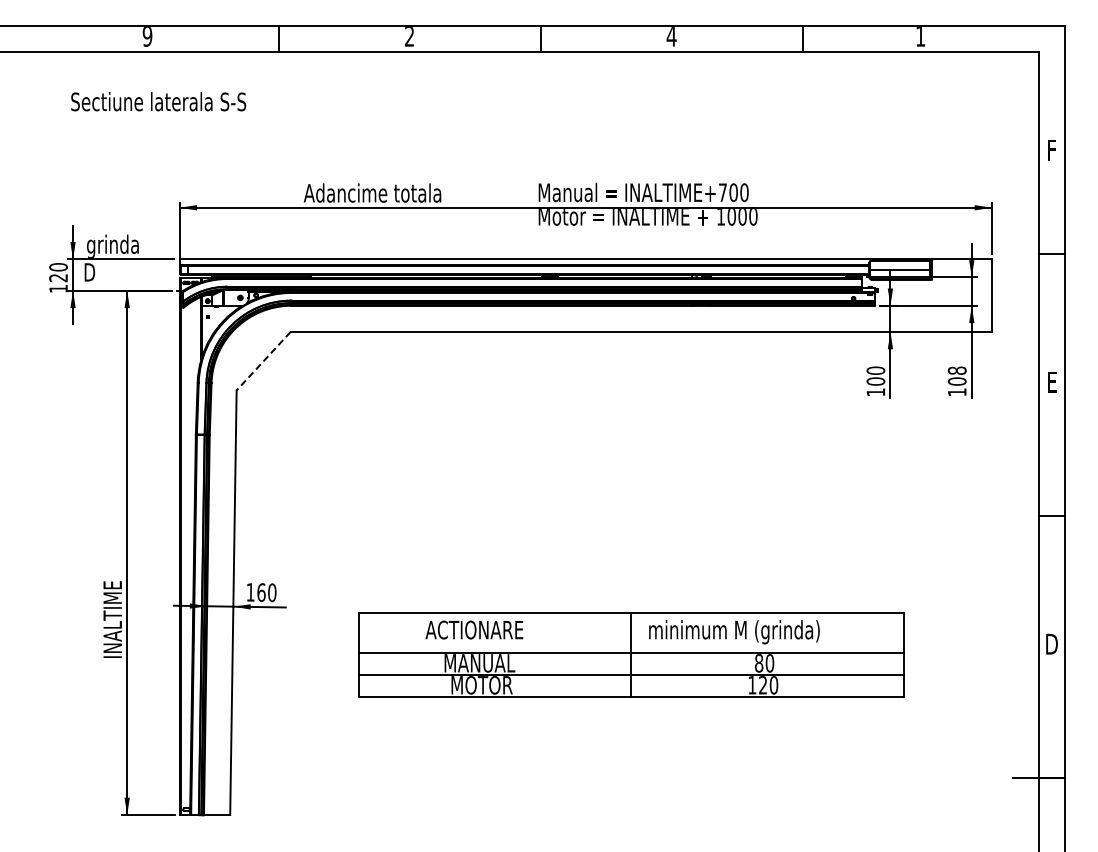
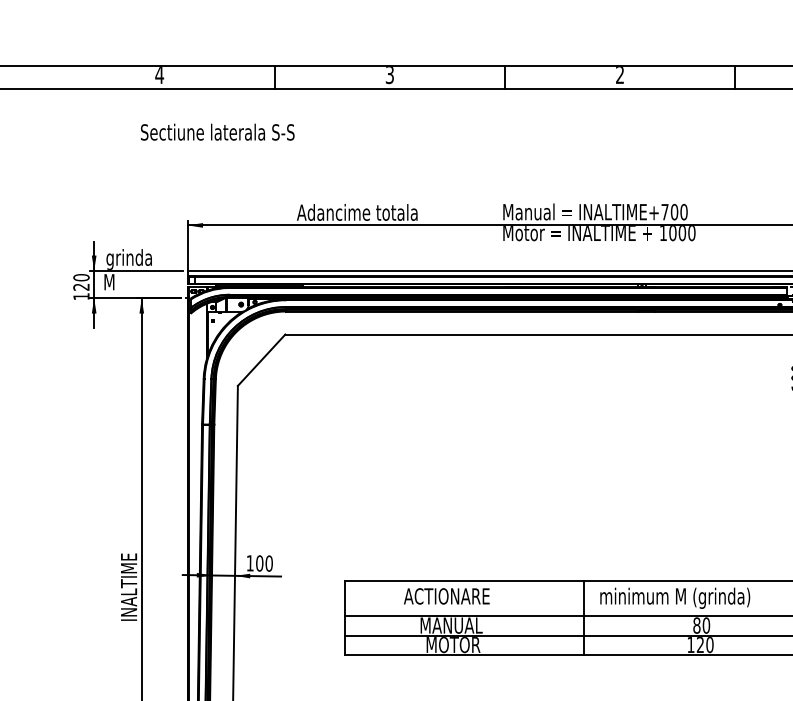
text: (147, 36) -> (159, 74), 9 -> 4
text: (409, 36) -> (389, 74), 2 -> 3
text: (671, 36) -> (619, 74), 4 -> 2
text: (158, 101) -> (217, 132), moved
text: (90, 272) -> (109, 282), D -> M
line: (263, 361) -> (261, 360), dashed -> solid
text: (261, 592) -> (259, 563), 160 -> 100

